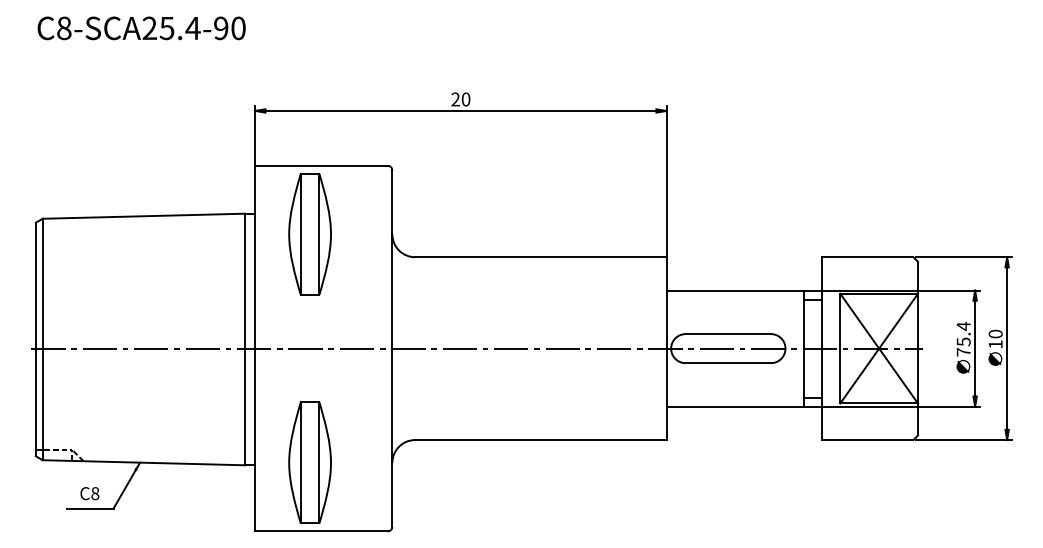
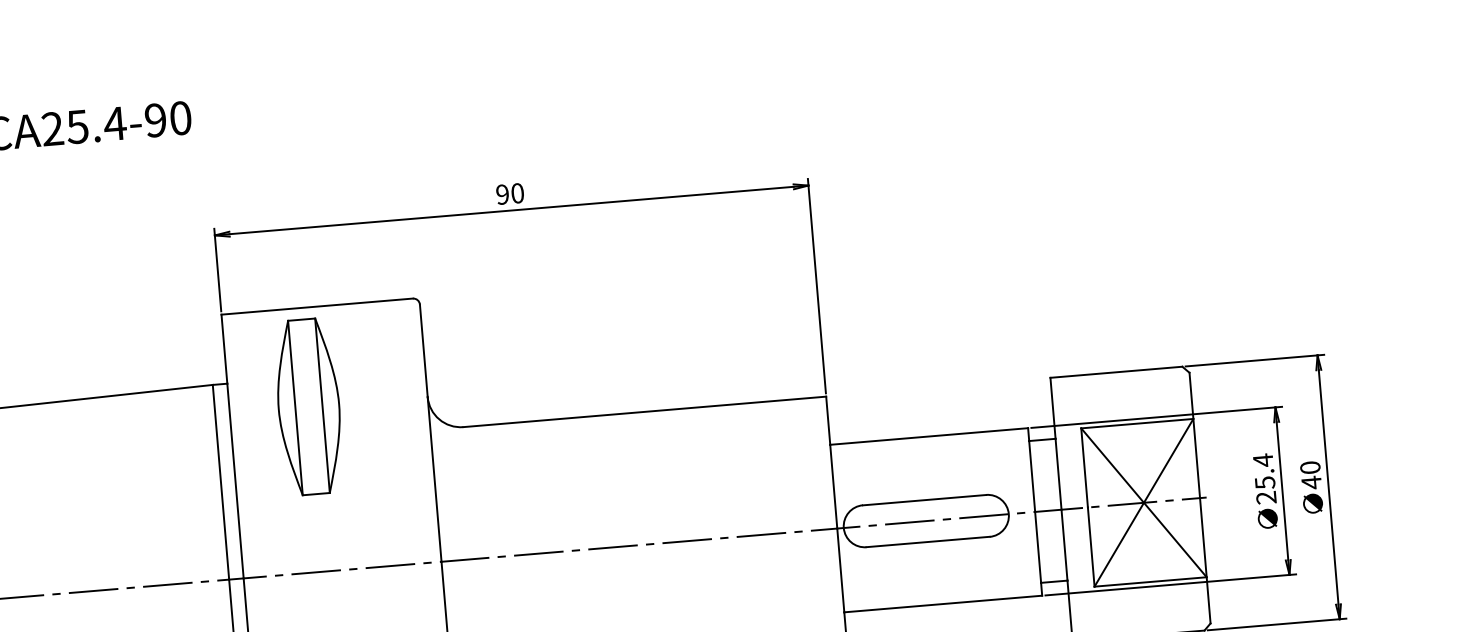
text: (455, 99) -> (502, 194), 20 -> 90
text: (995, 344) -> (1311, 482), 10 -> 40
text: (963, 352) -> (1266, 498), 75.4 -> 25.4

